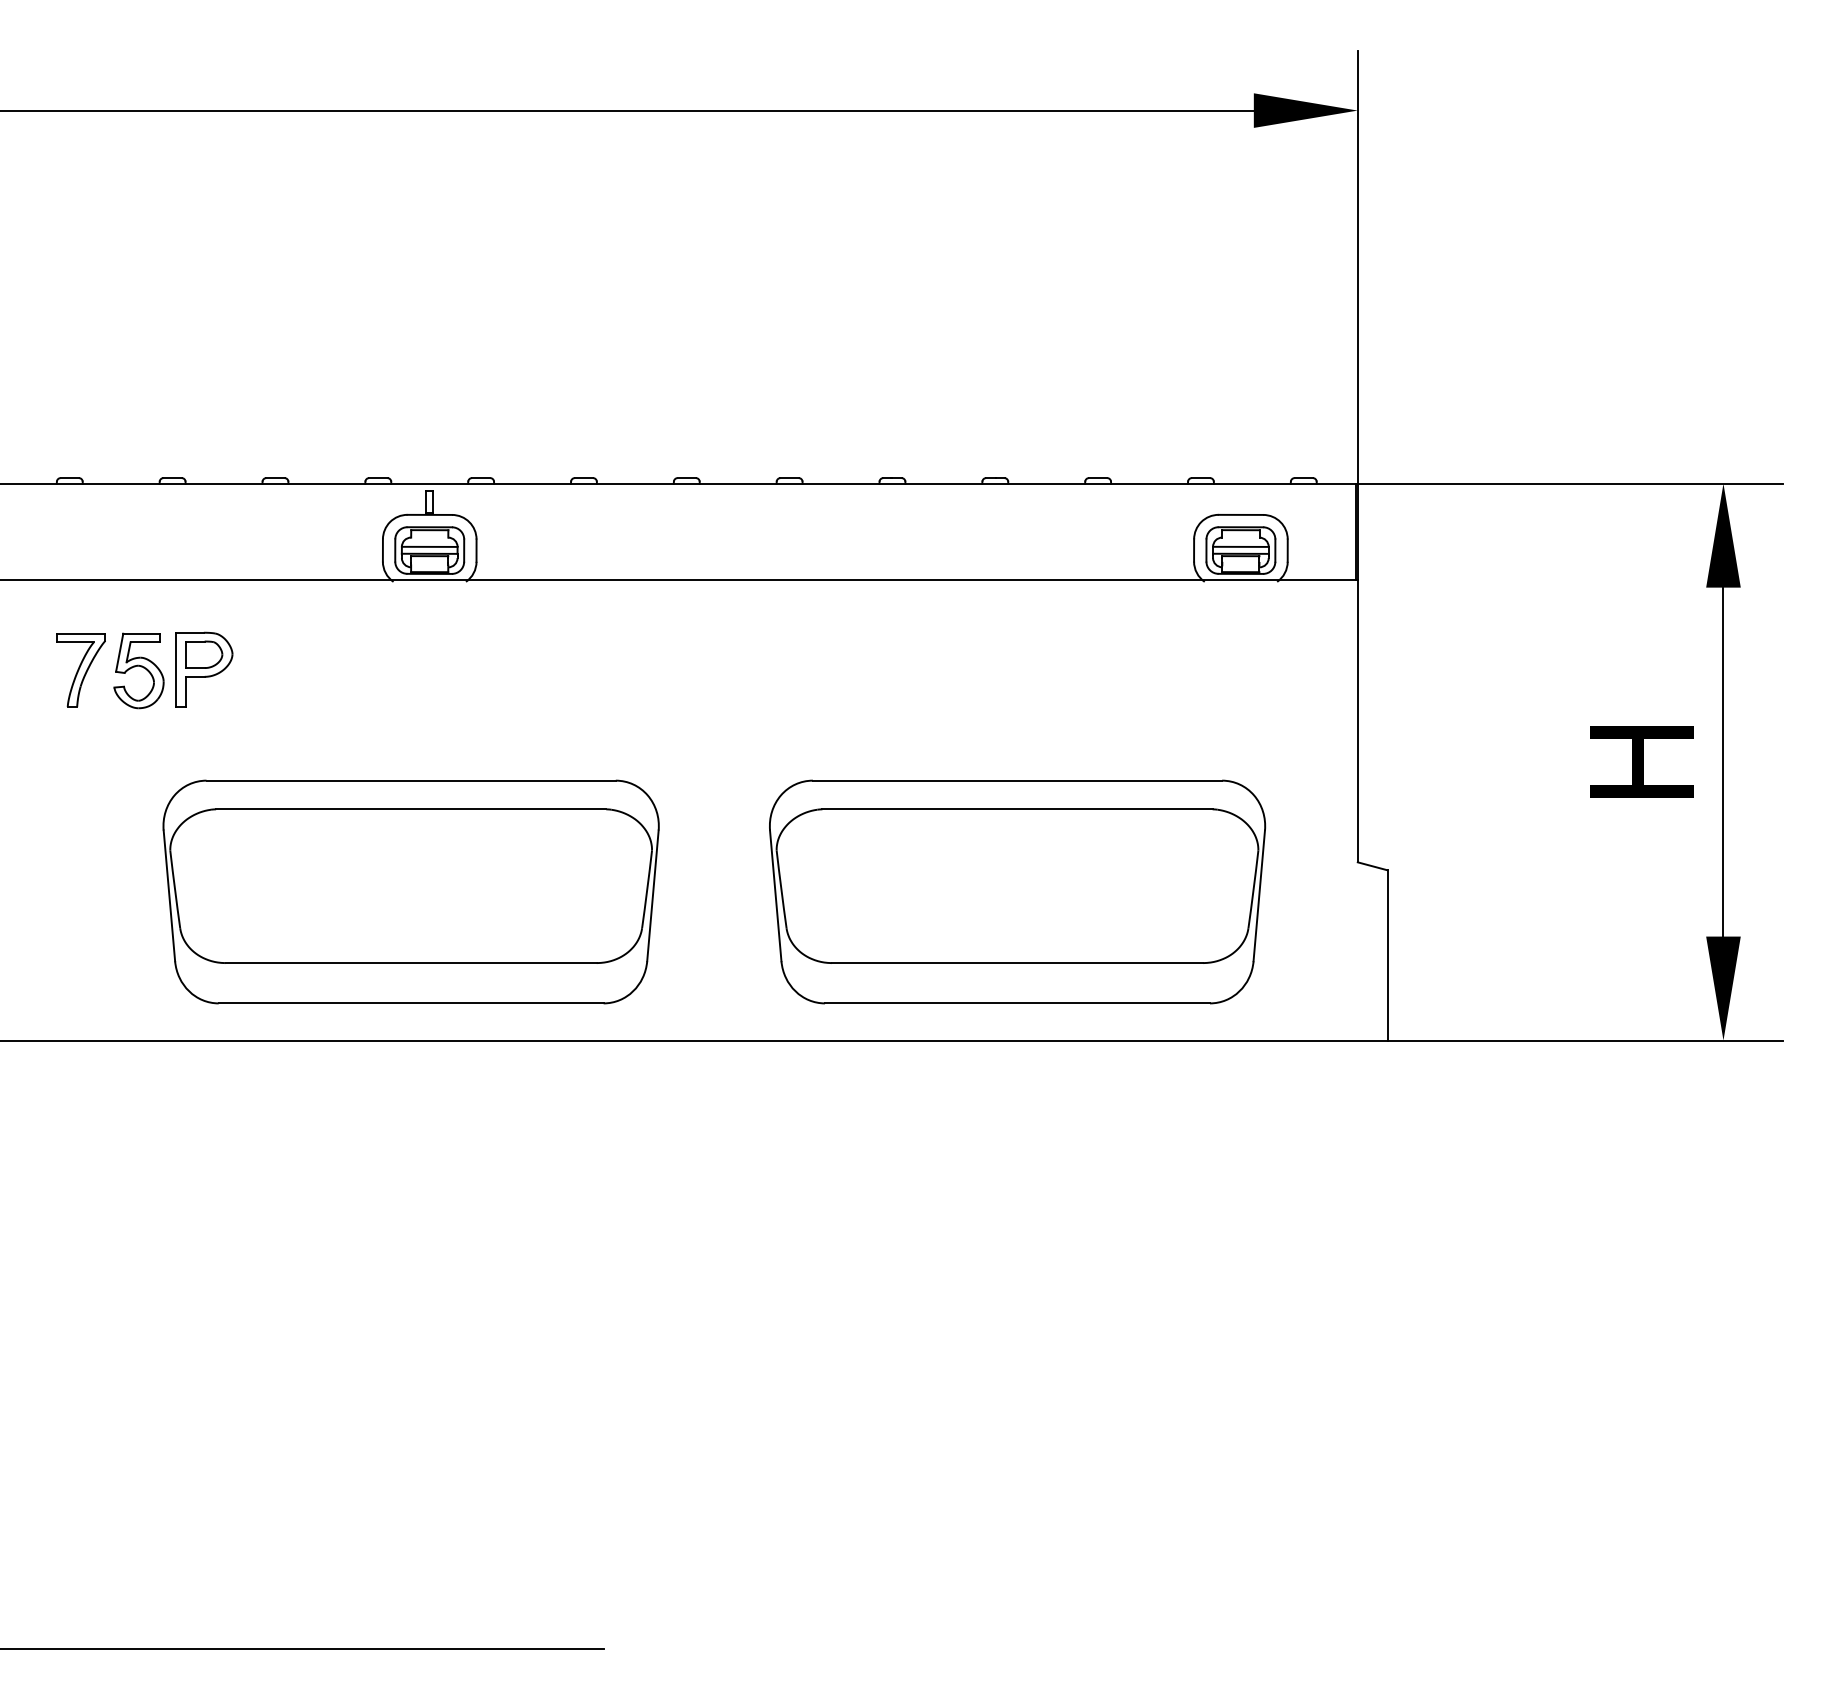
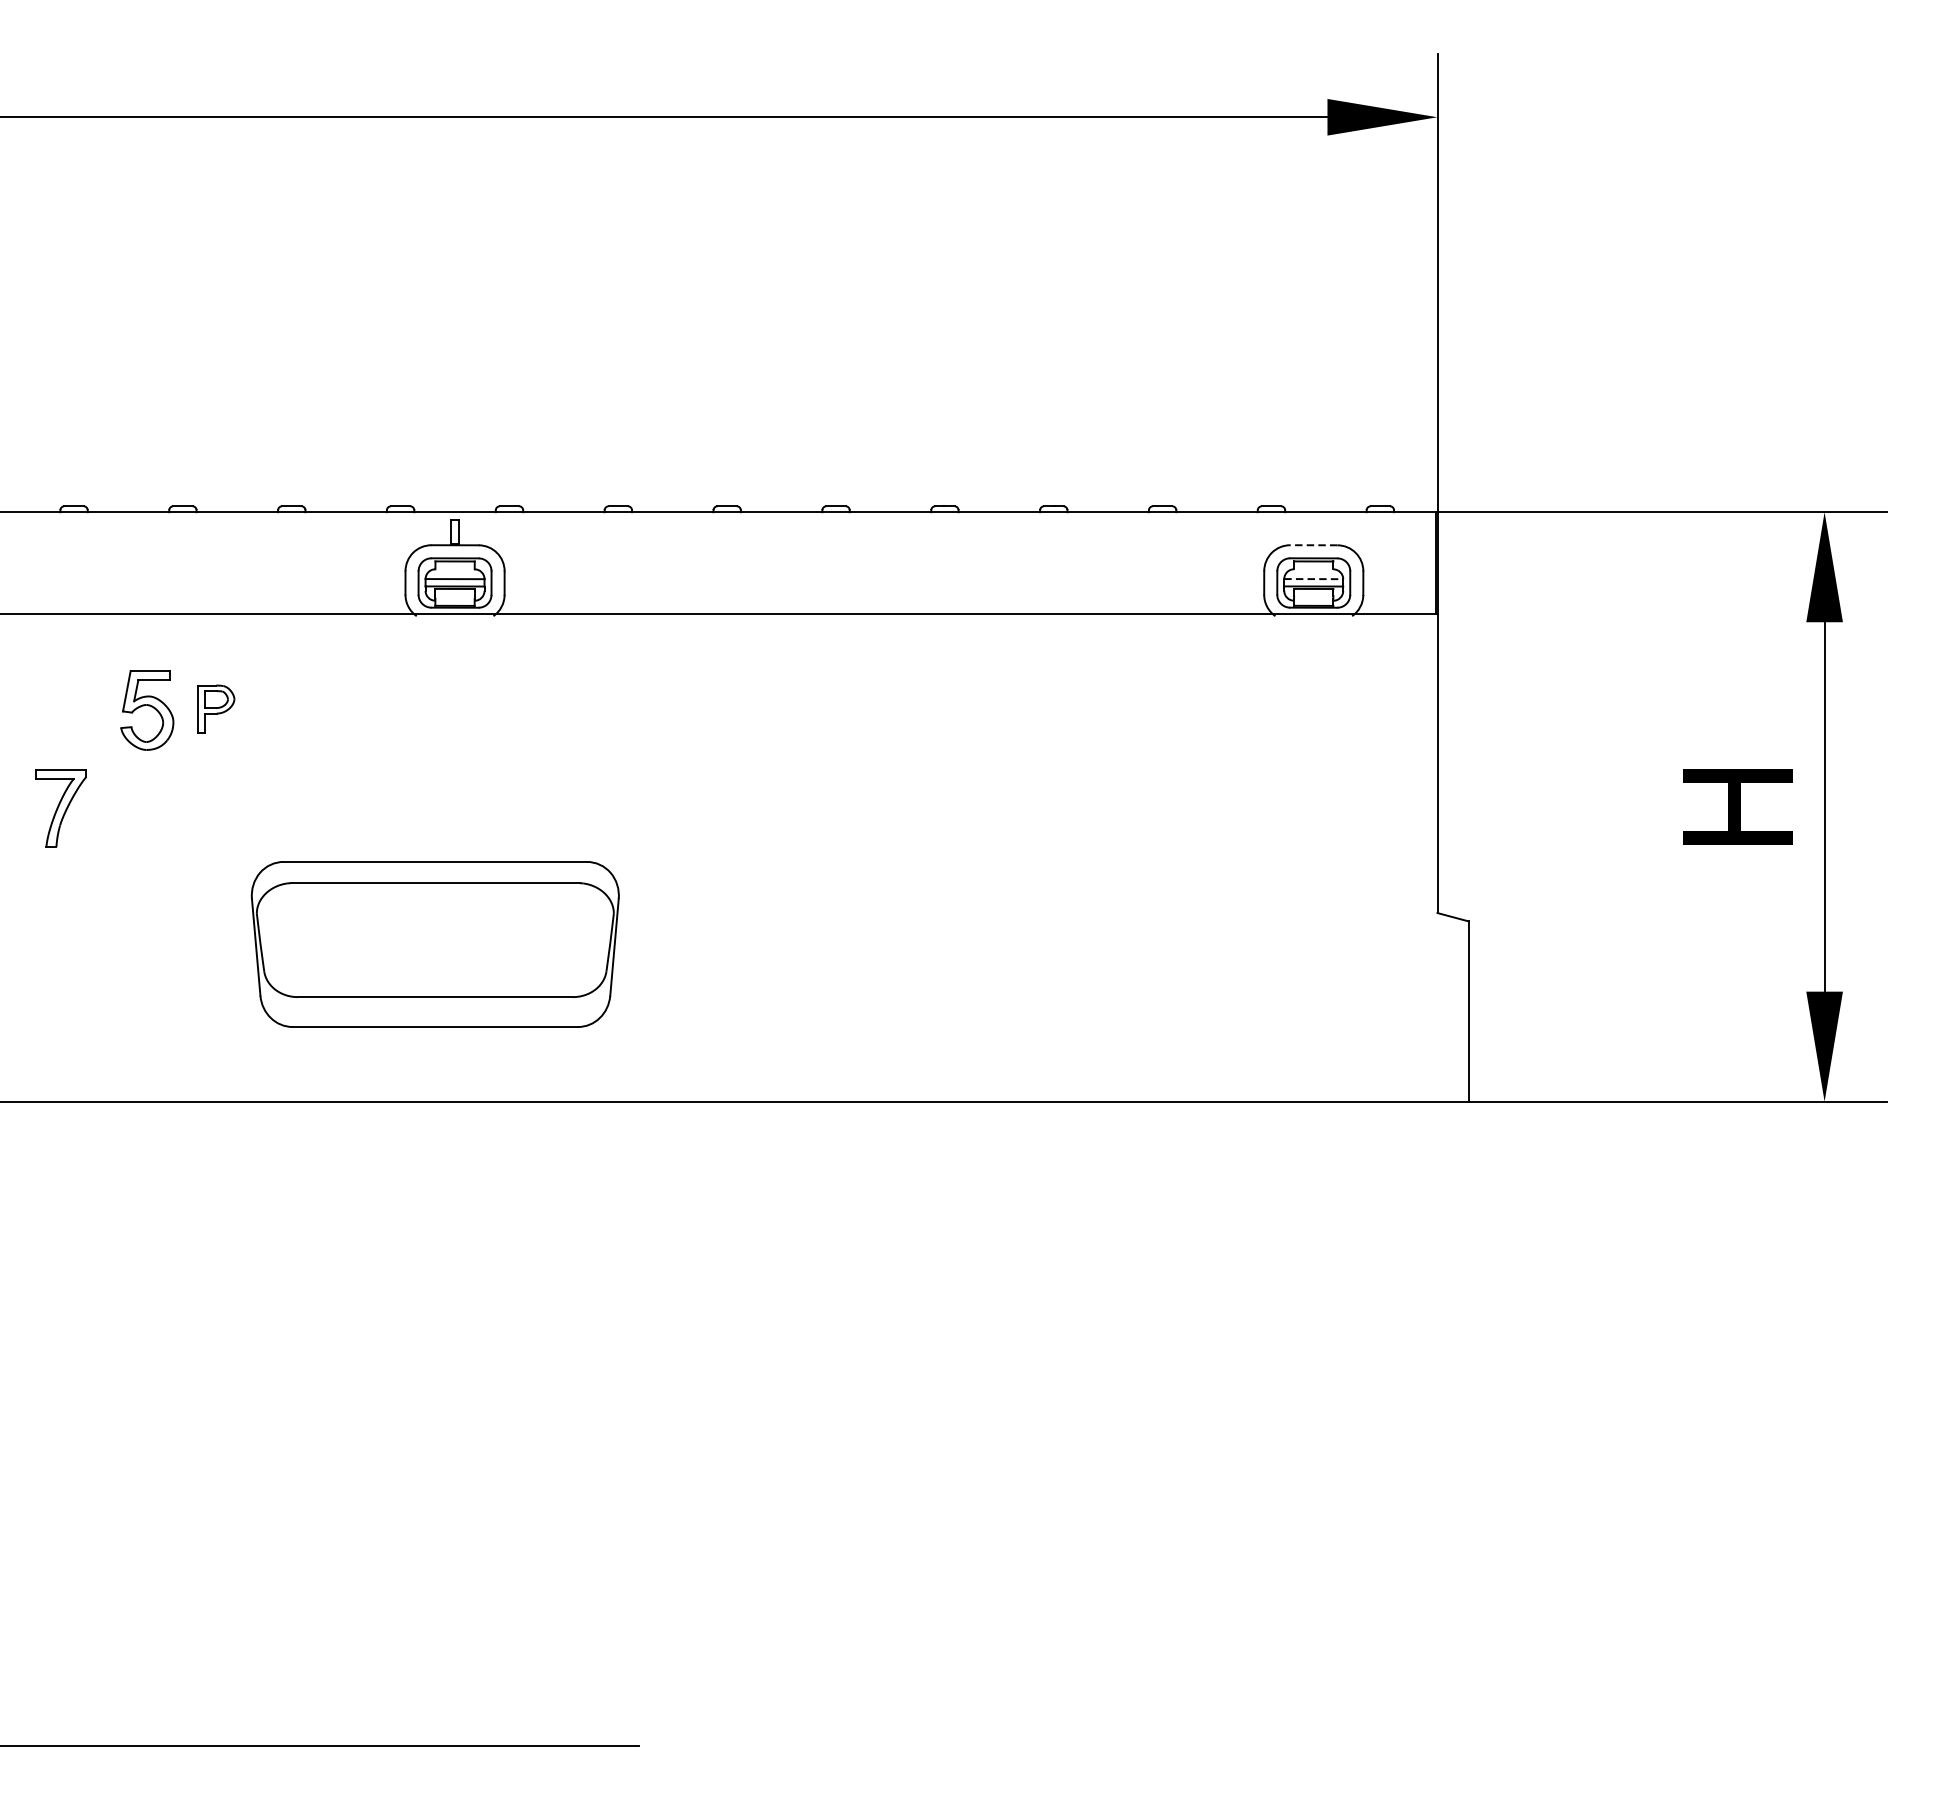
line: (1240, 514) -> (1313, 544), solid -> dashed
line: (1240, 546) -> (1313, 578), solid -> dashed
part: (204, 669) -> (216, 708), size x0.6
part: (80, 670) -> (59, 808), moved
part: (410, 891) -> (434, 943), size x0.7
part: (1017, 891) -> (1077, 943), removed

